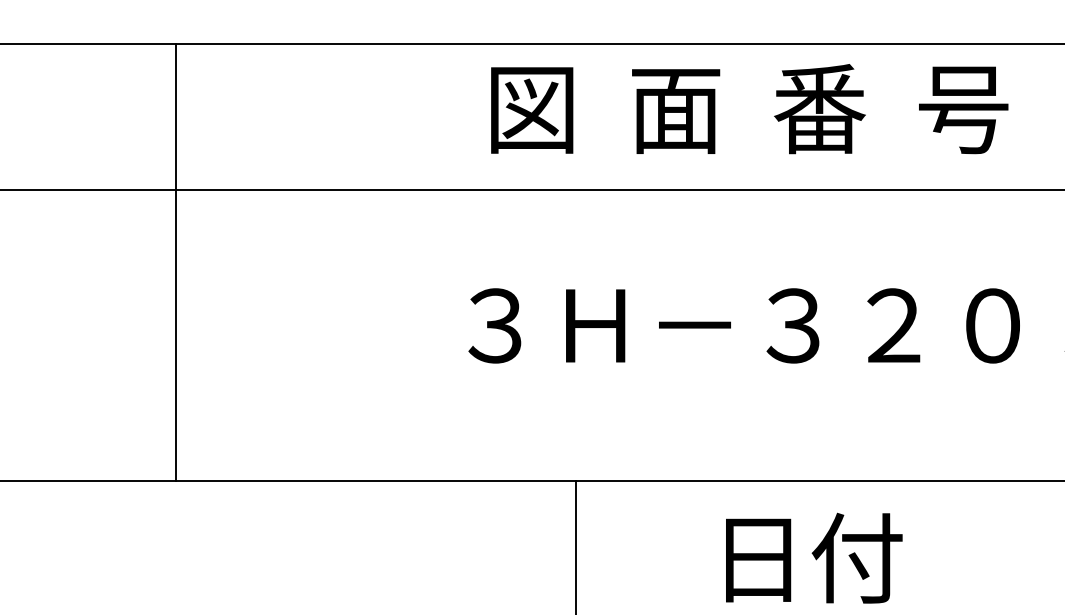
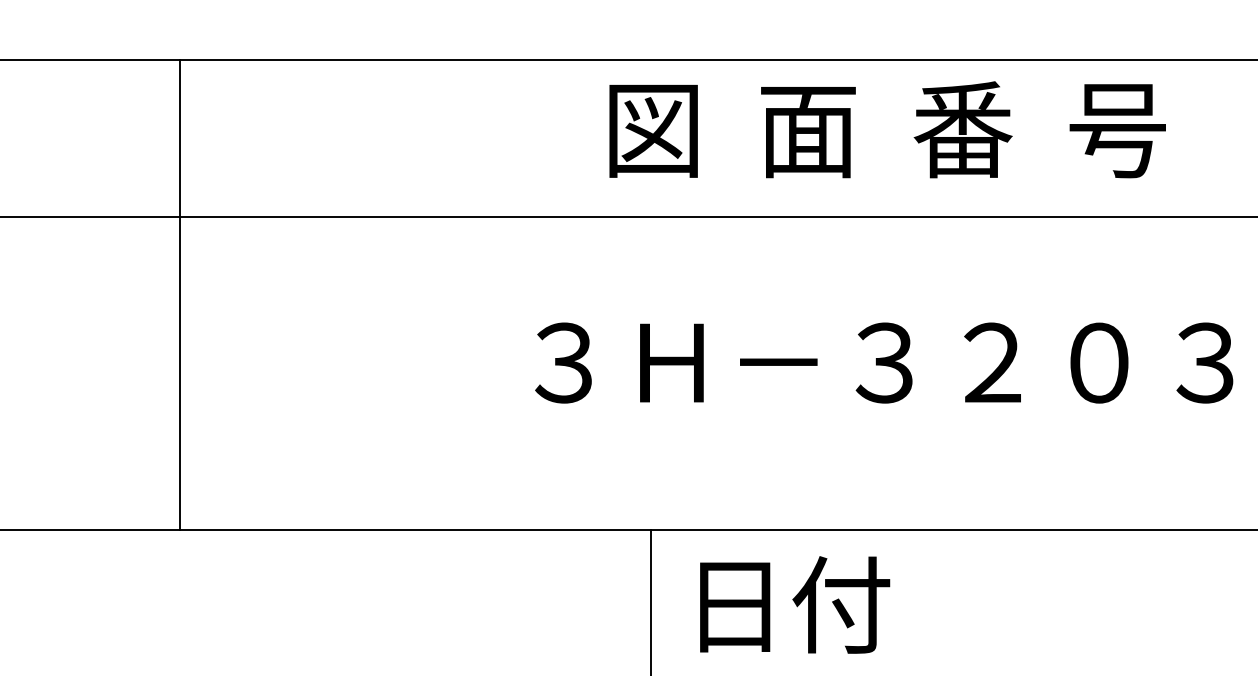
text: (749, 108) -> (887, 129), moved
line: (176, 262) -> (180, 294), moved
text: (814, 557) -> (795, 604), moved

